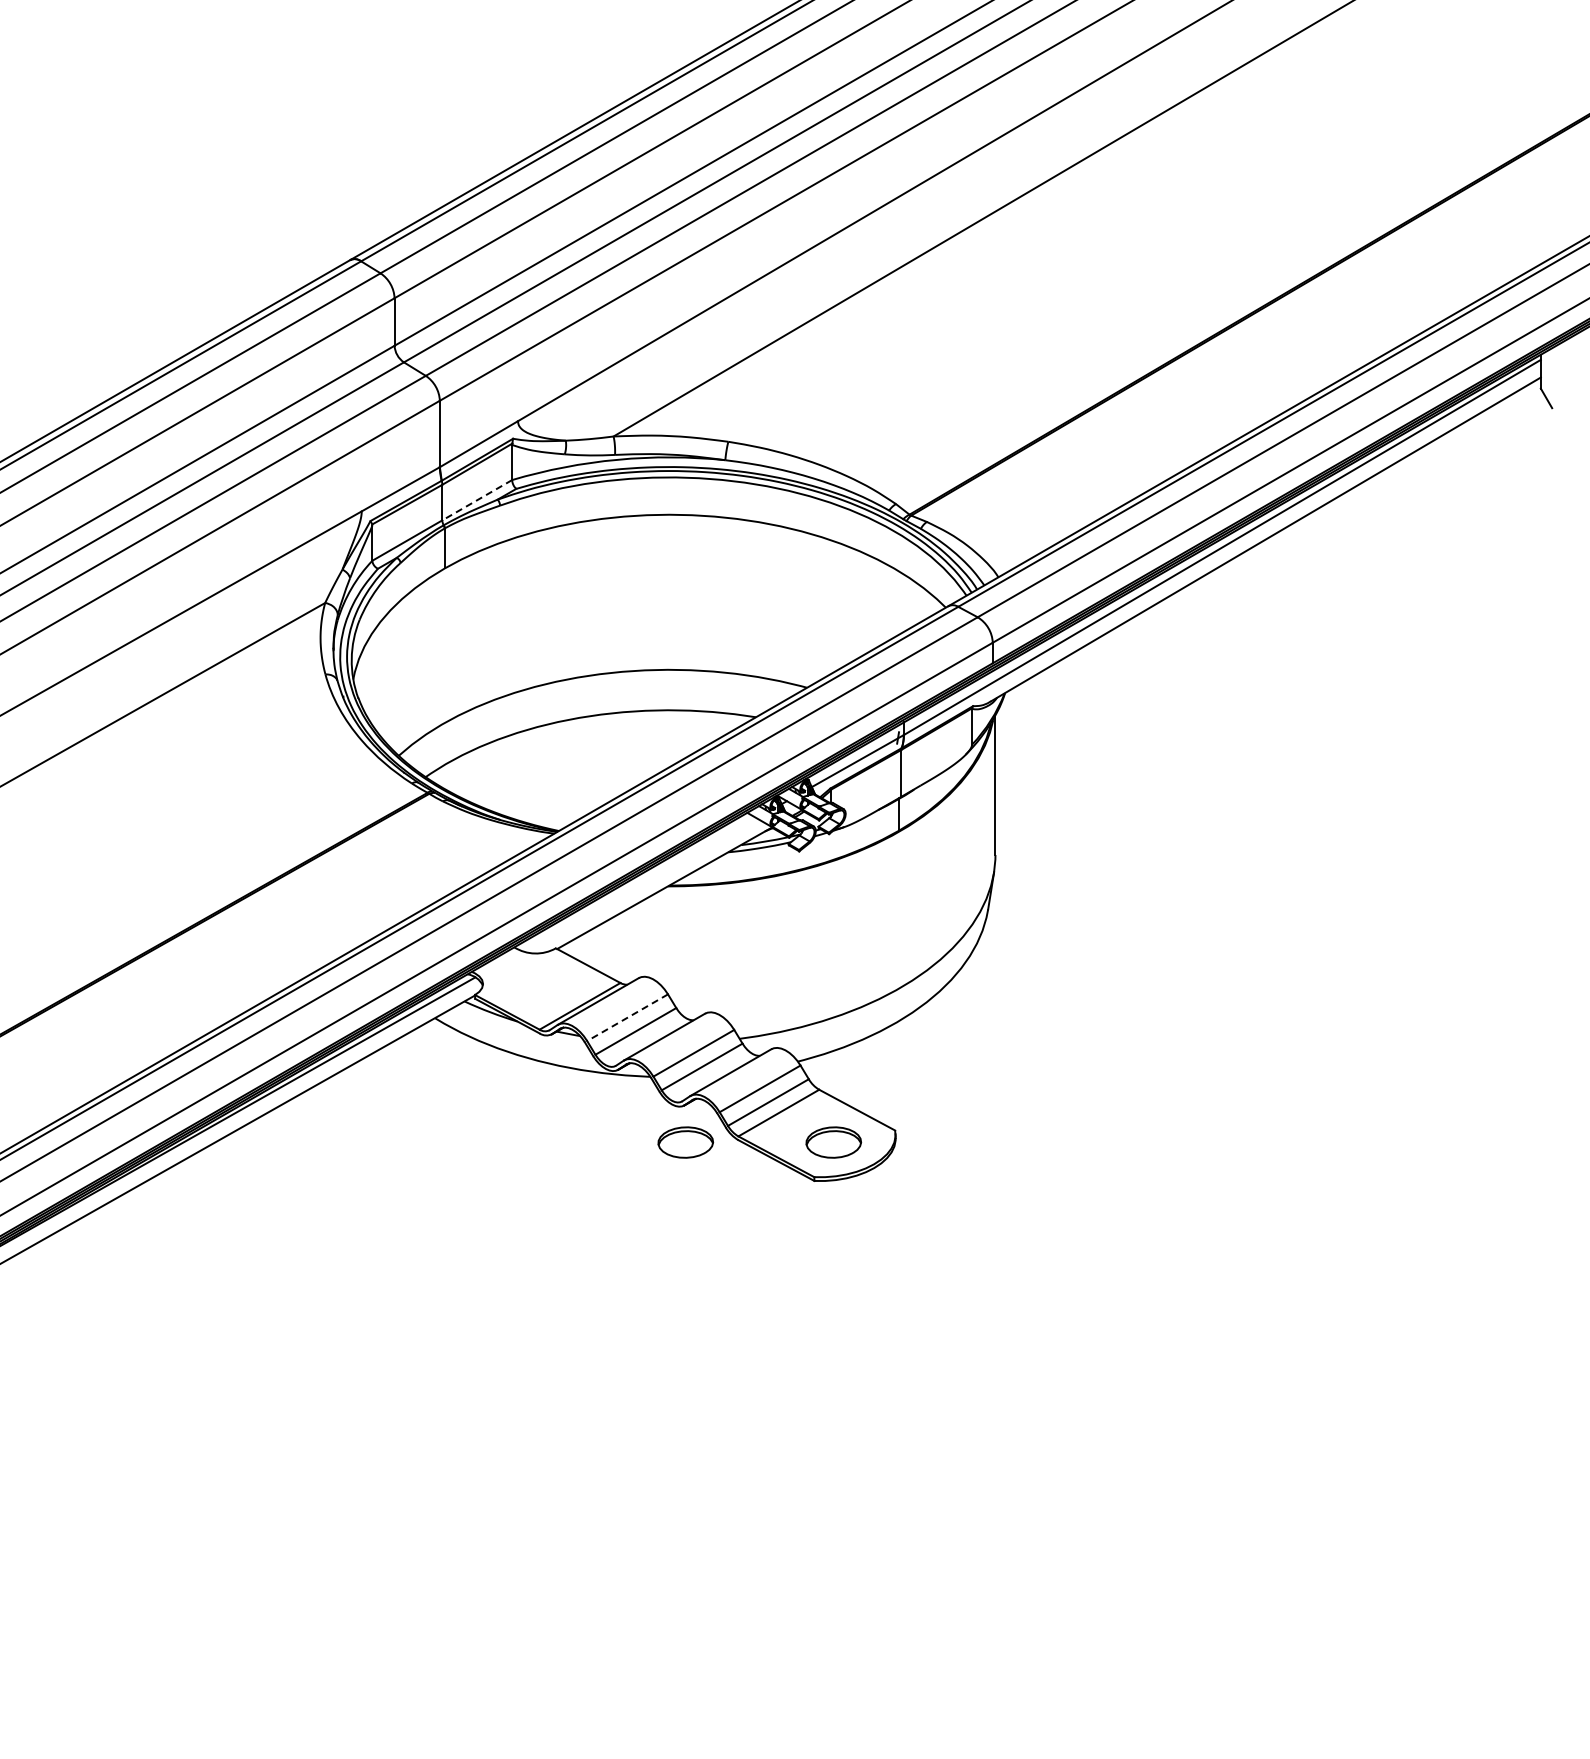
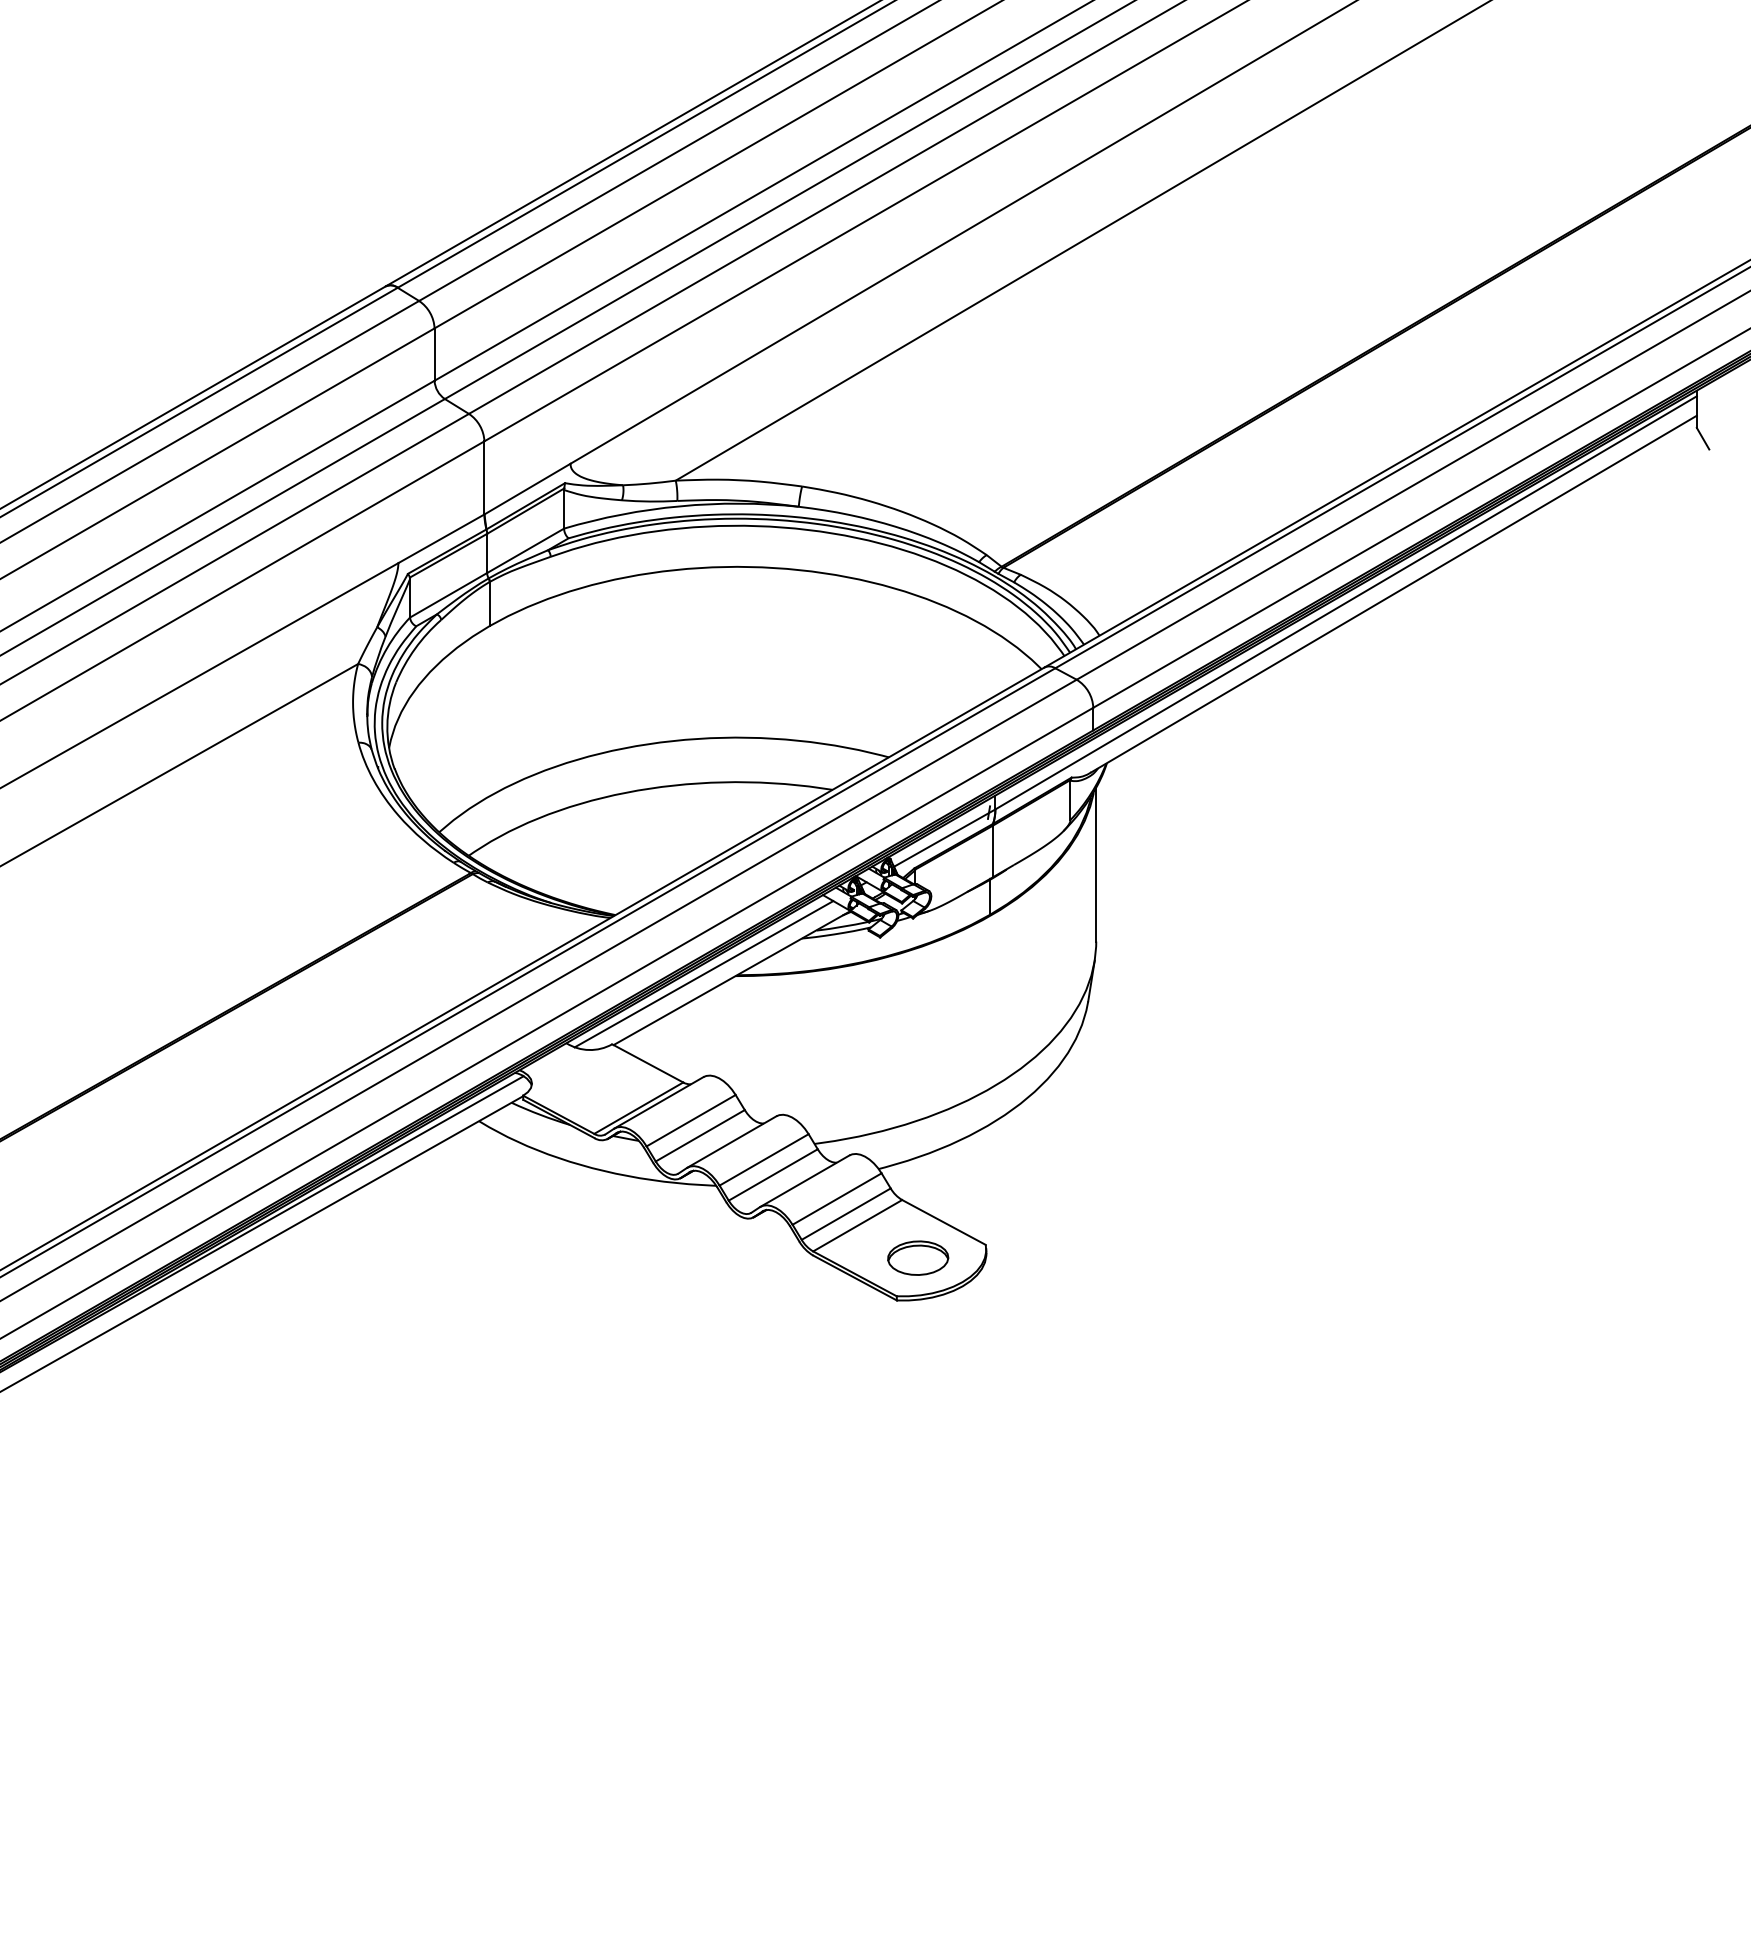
line: (476, 500) -> (524, 551), dashed -> solid
line: (638, 884) -> (703, 974), added
line: (627, 1017) -> (691, 1120), dashed -> solid
part: (685, 1142) -> (754, 1258), removed

